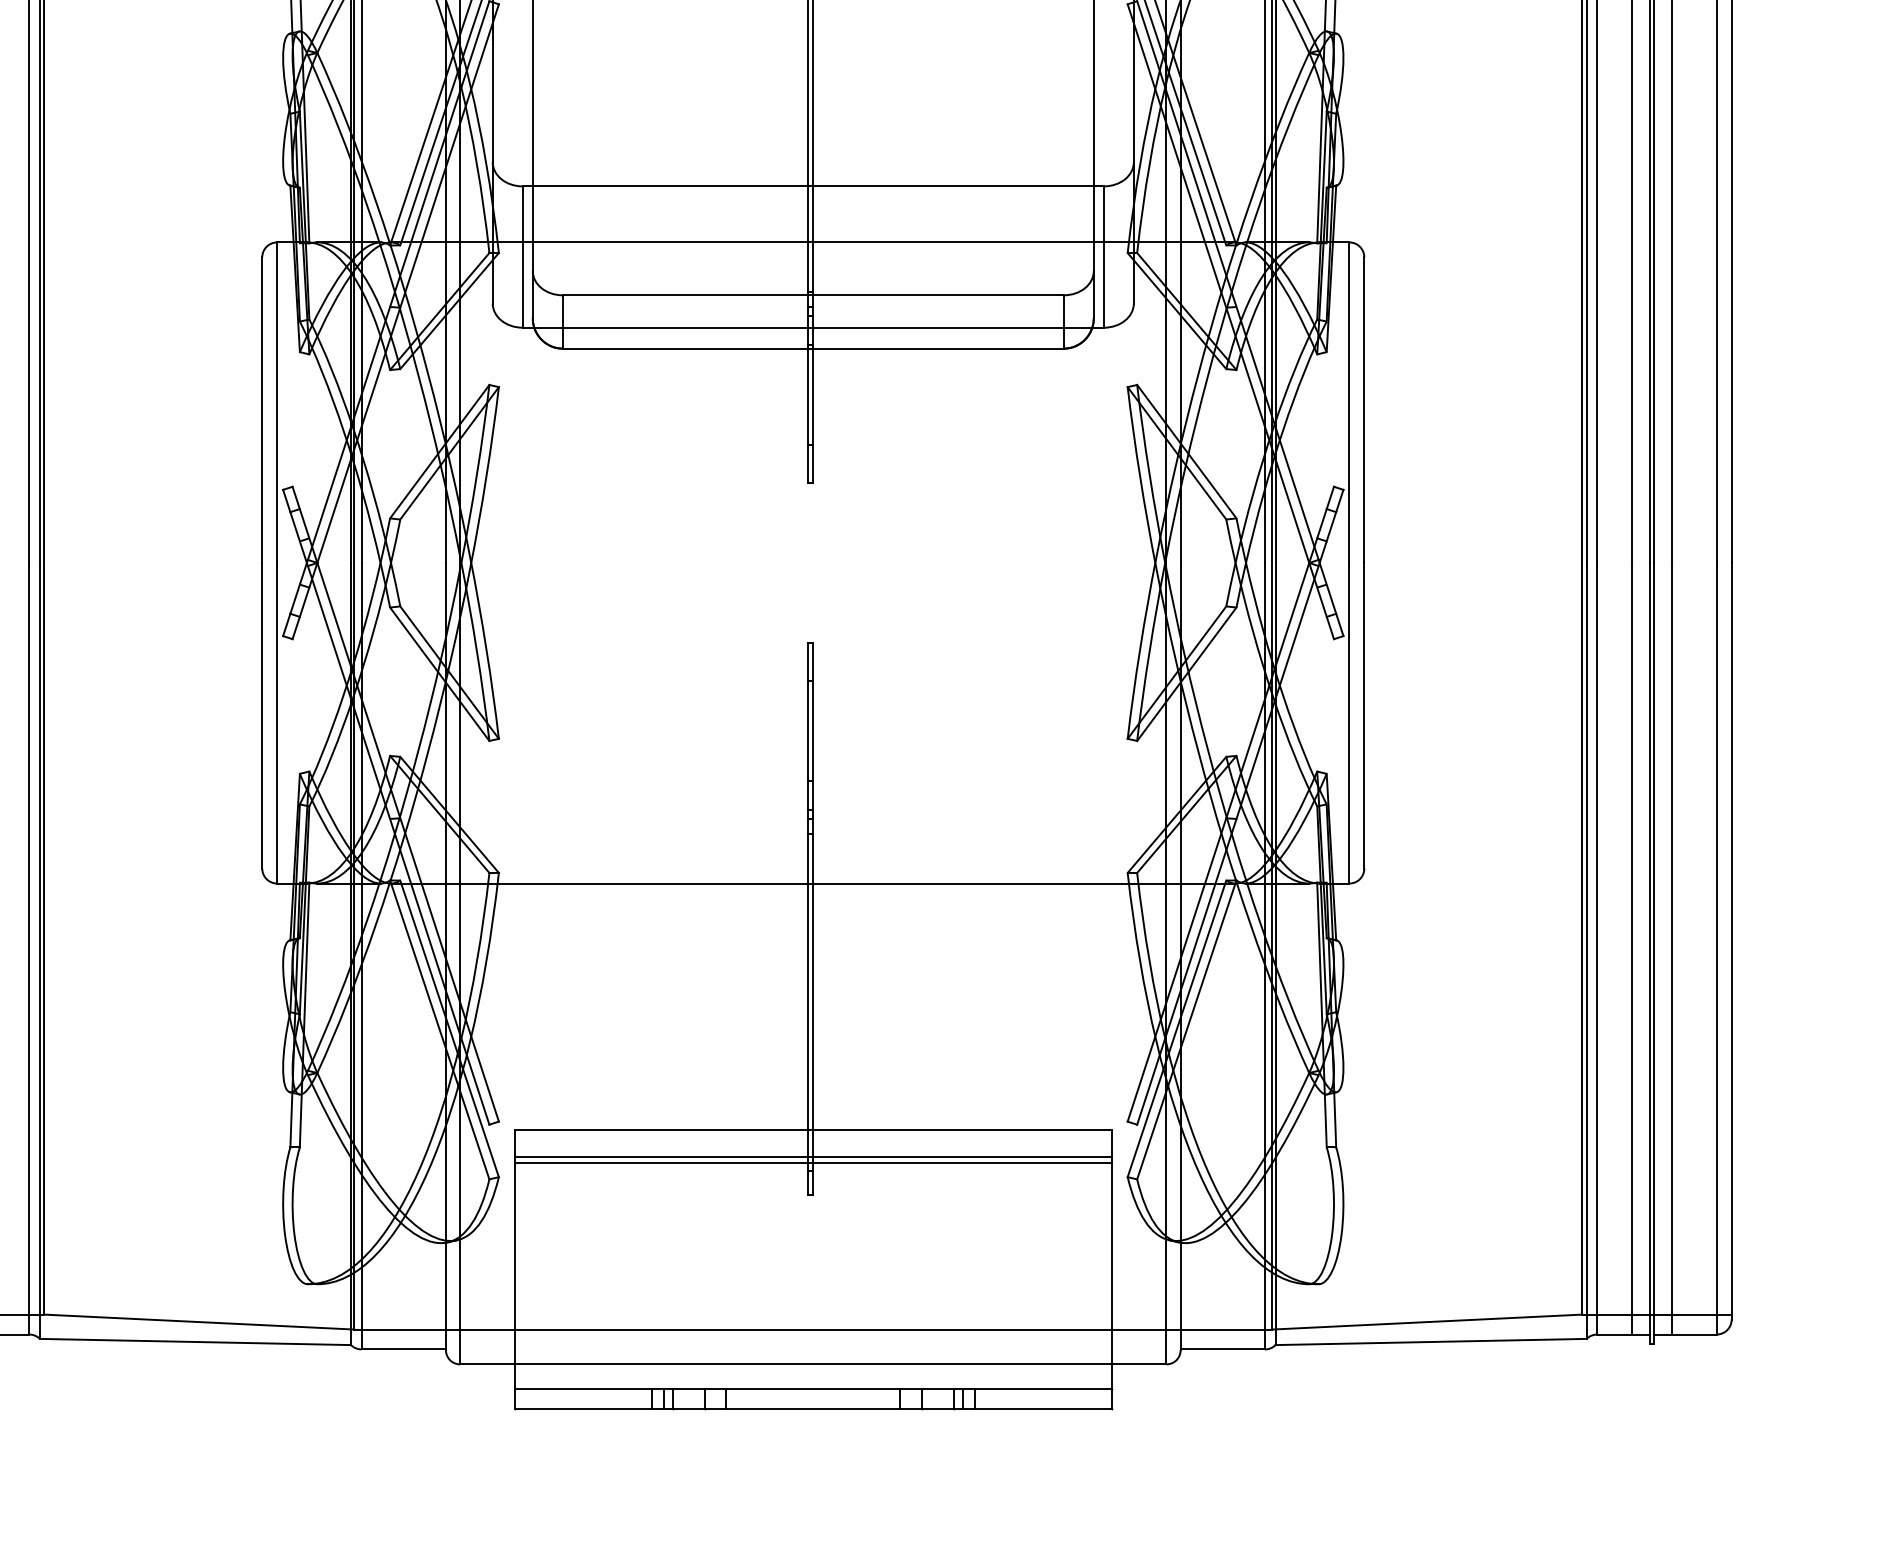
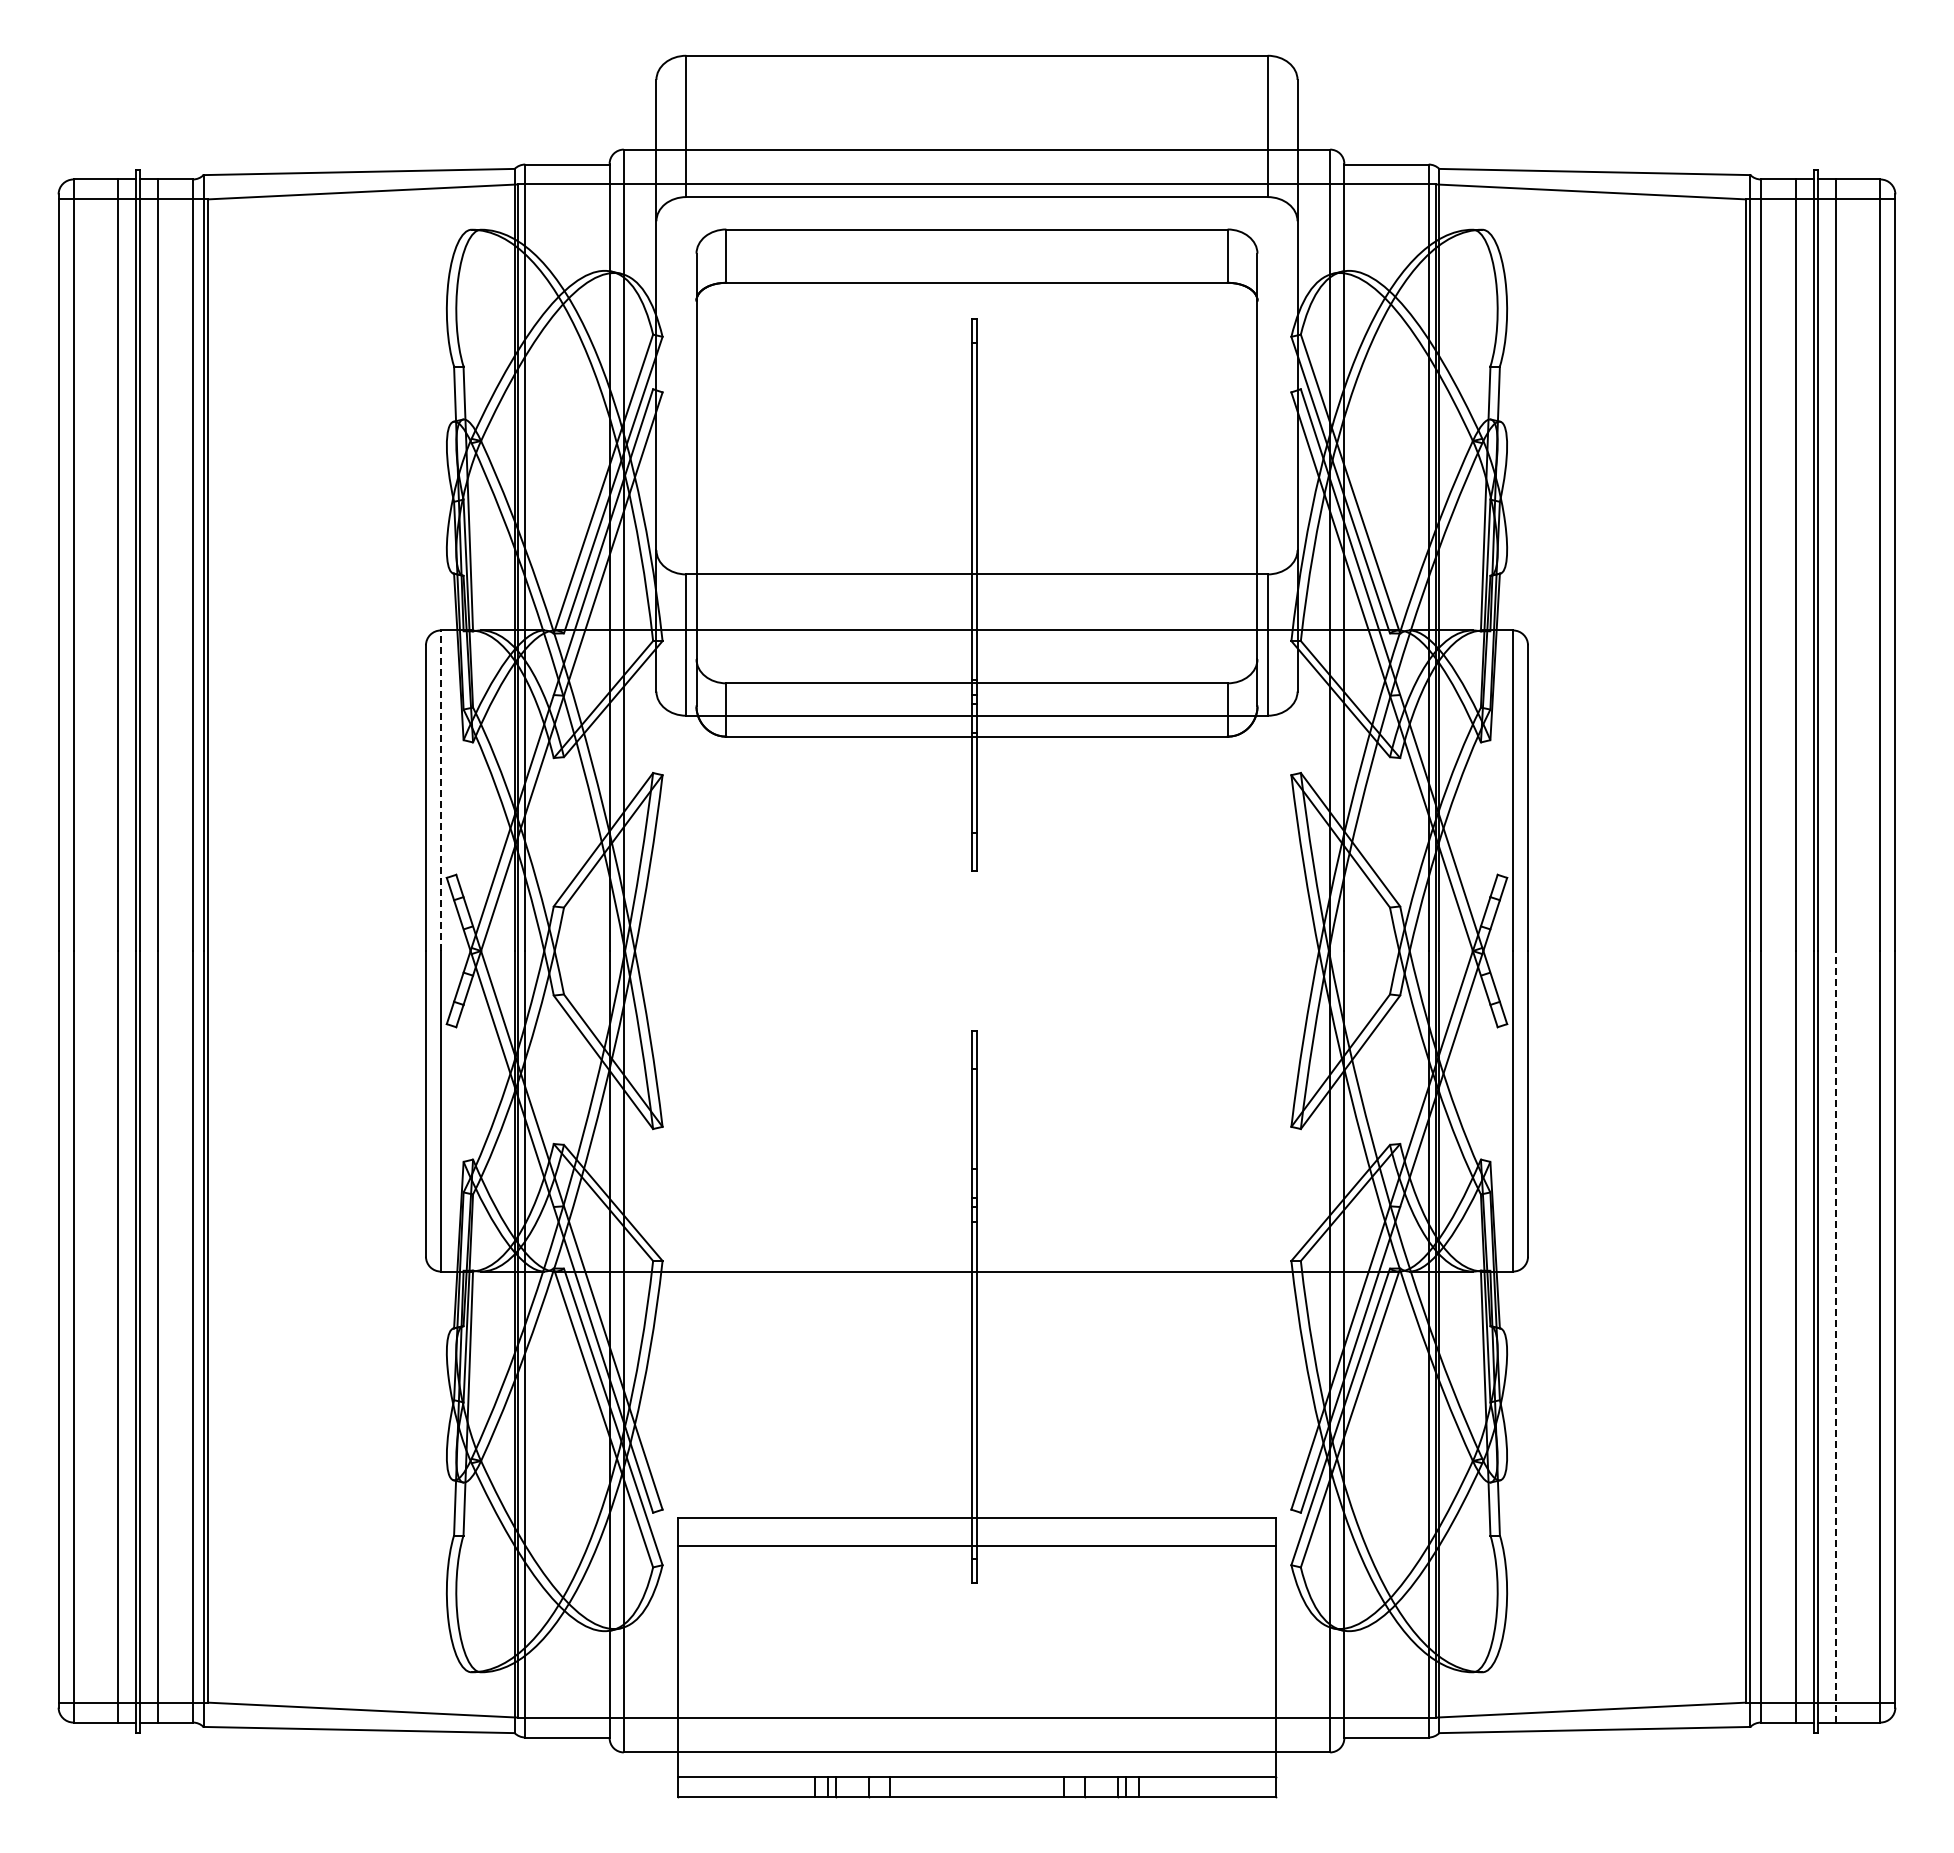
line: (276, 402) -> (440, 790), solid -> dashed
line: (1671, 948) -> (1835, 1336), solid -> dashed
line: (812, 1162) -> (976, 1550), removed

